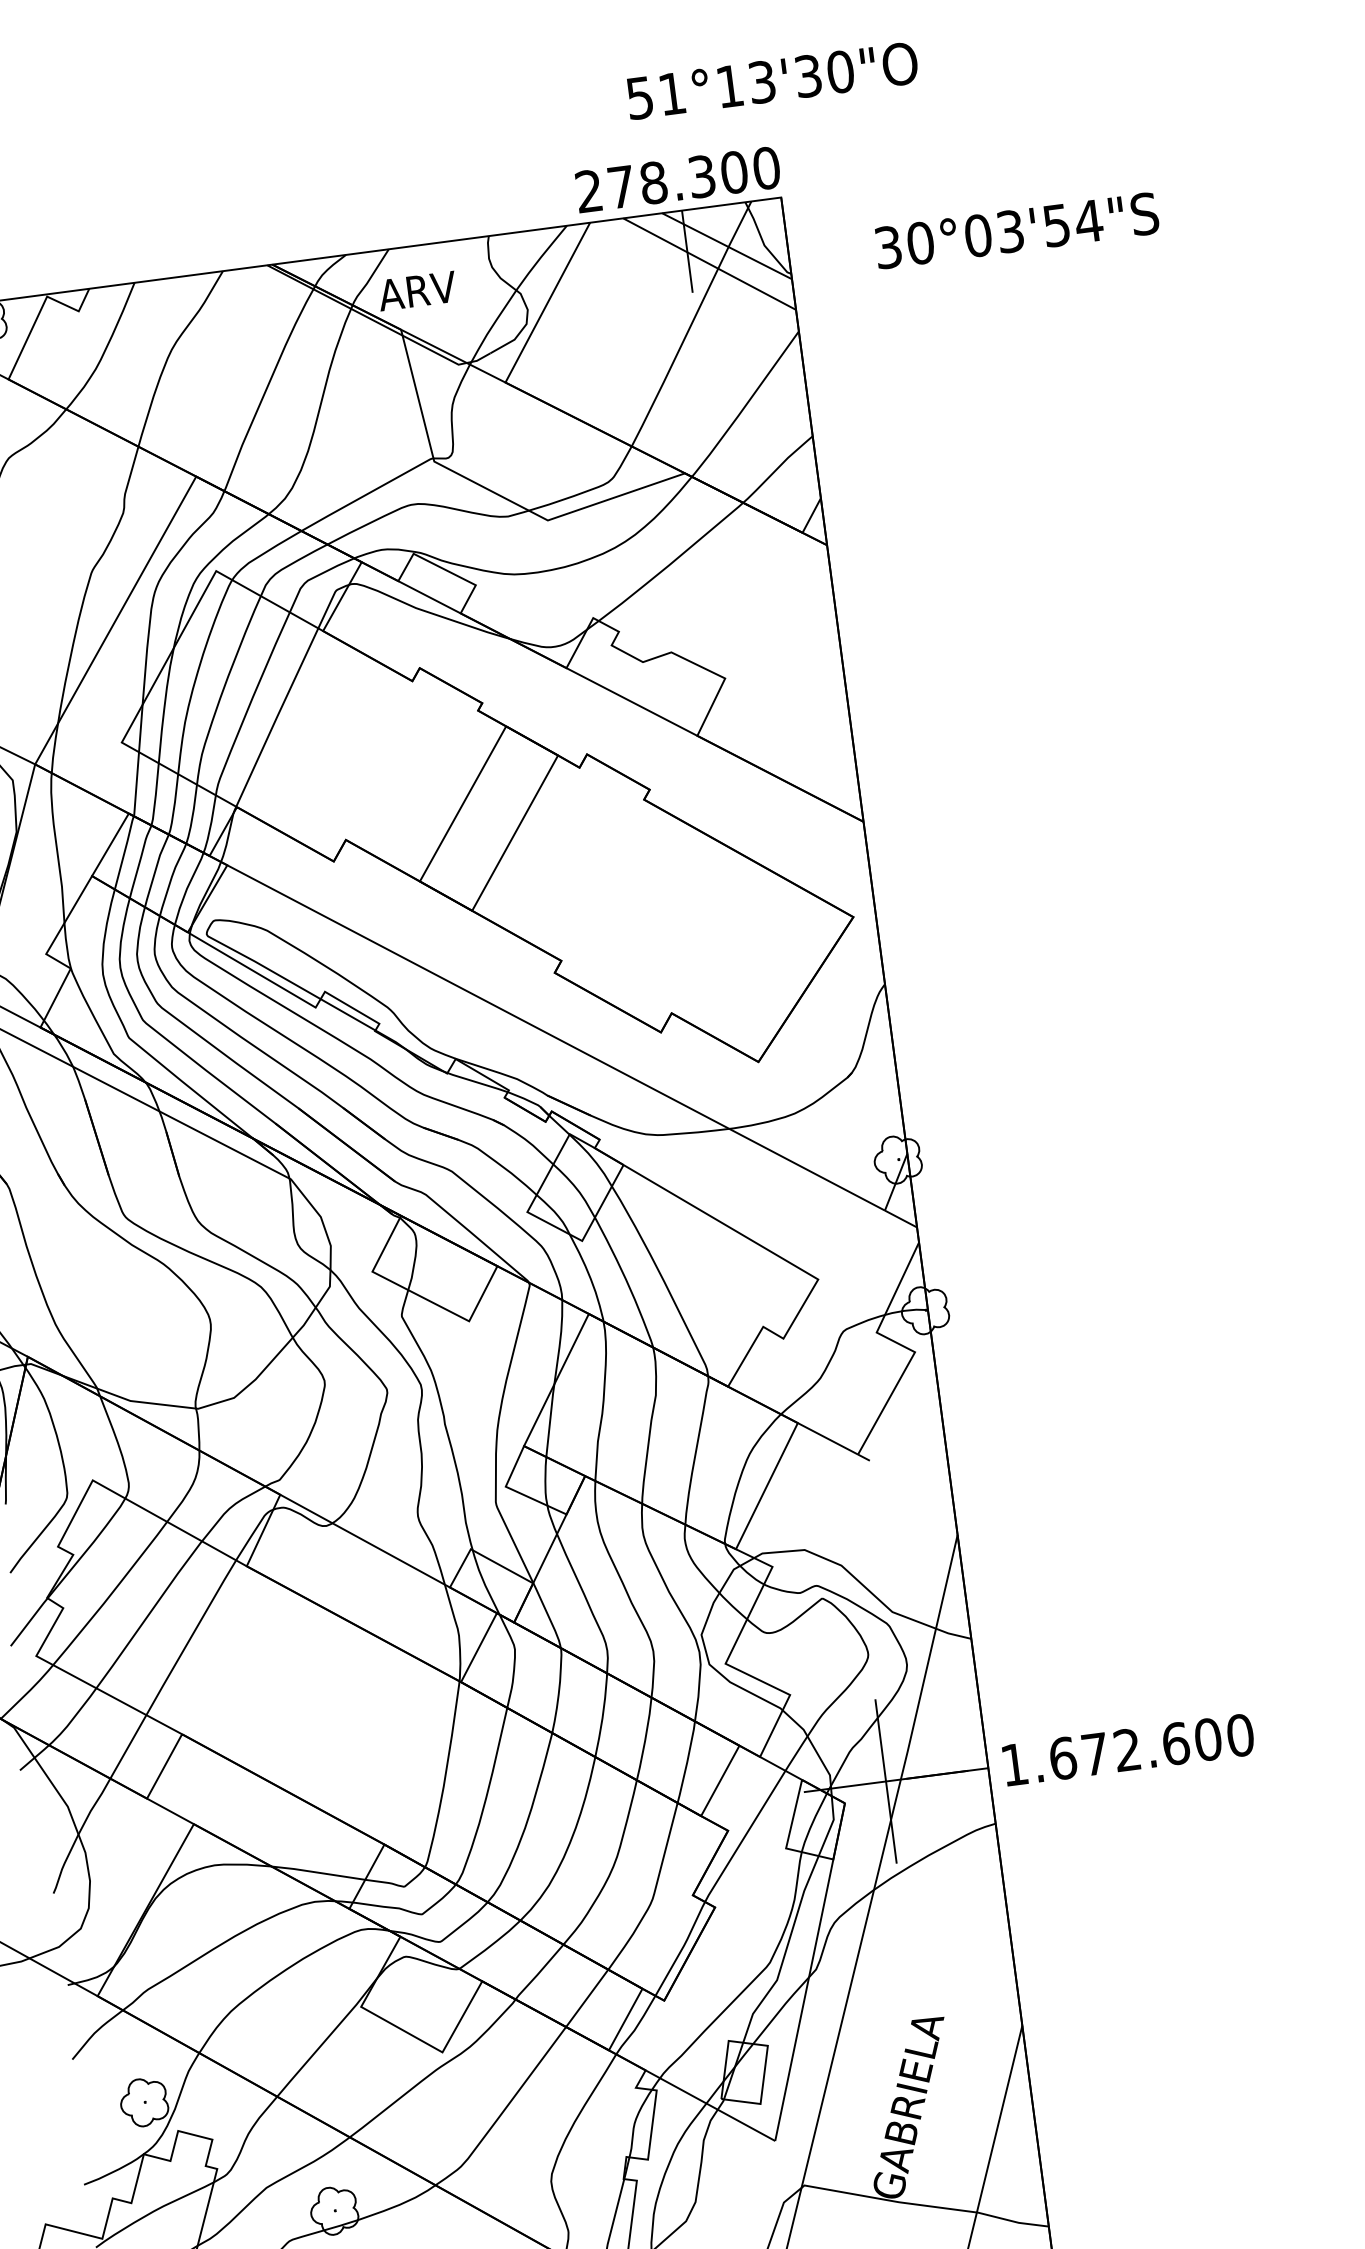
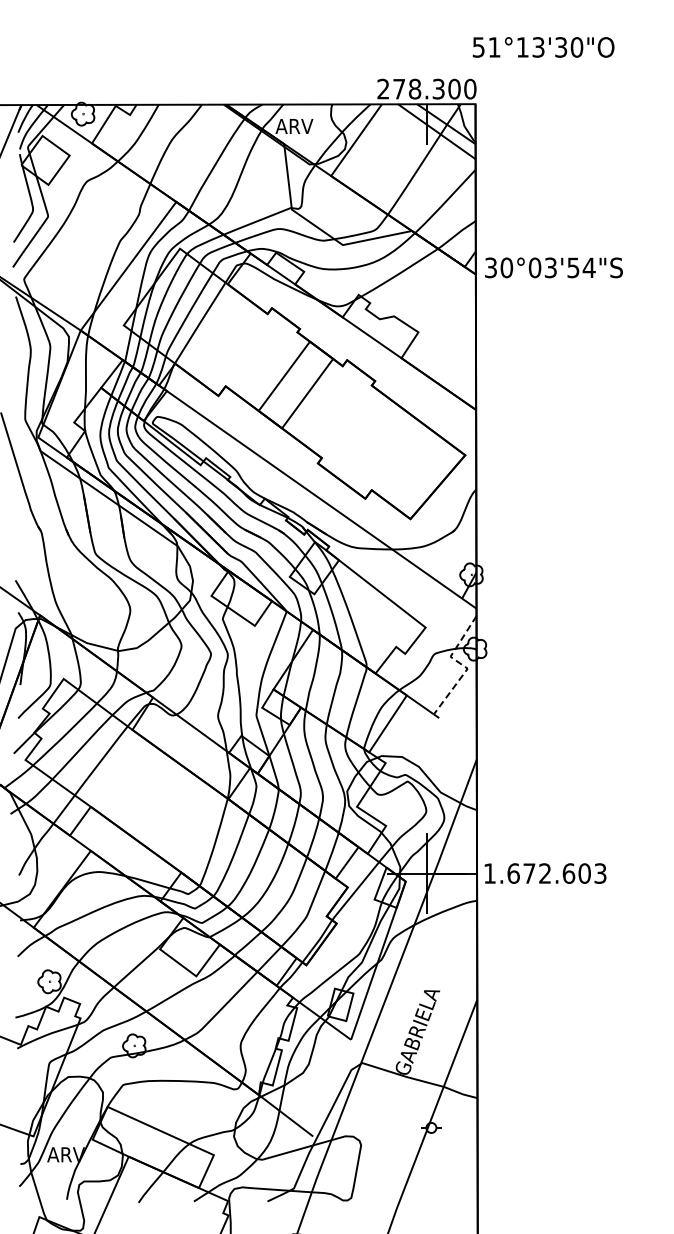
text: (772, 81) -> (543, 47), moved
text: (1015, 230) -> (553, 267), moved
line: (903, 1347) -> (462, 665), solid -> dashed
text: (1240, 1735) -> (600, 873), 1.672.600 -> 1.672.603

